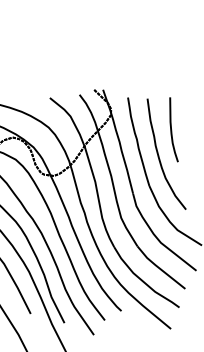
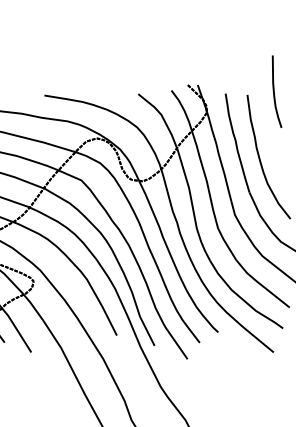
curve: (171, 129) -> (274, 91), moved

